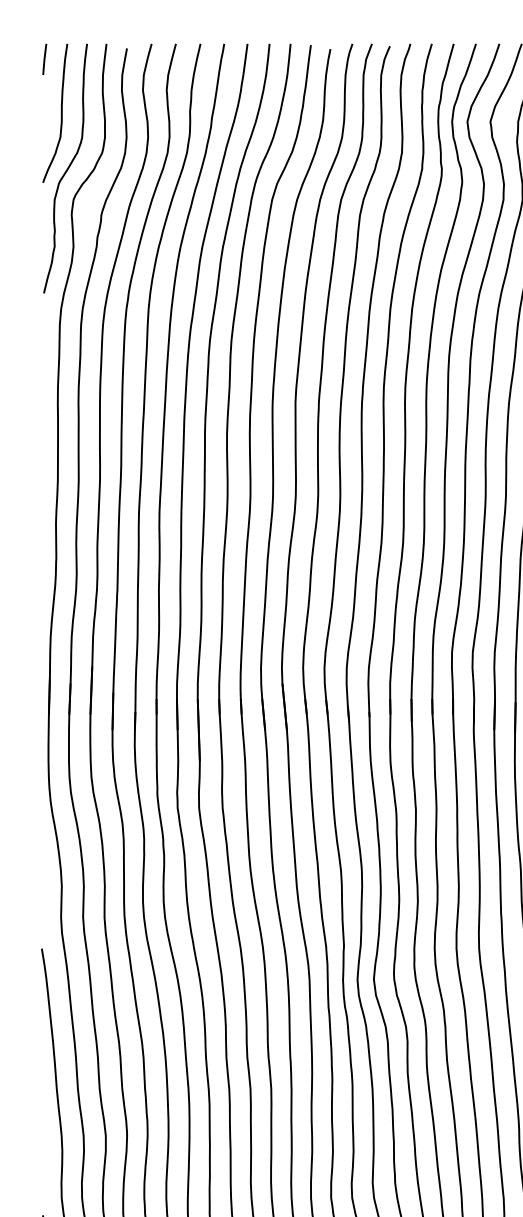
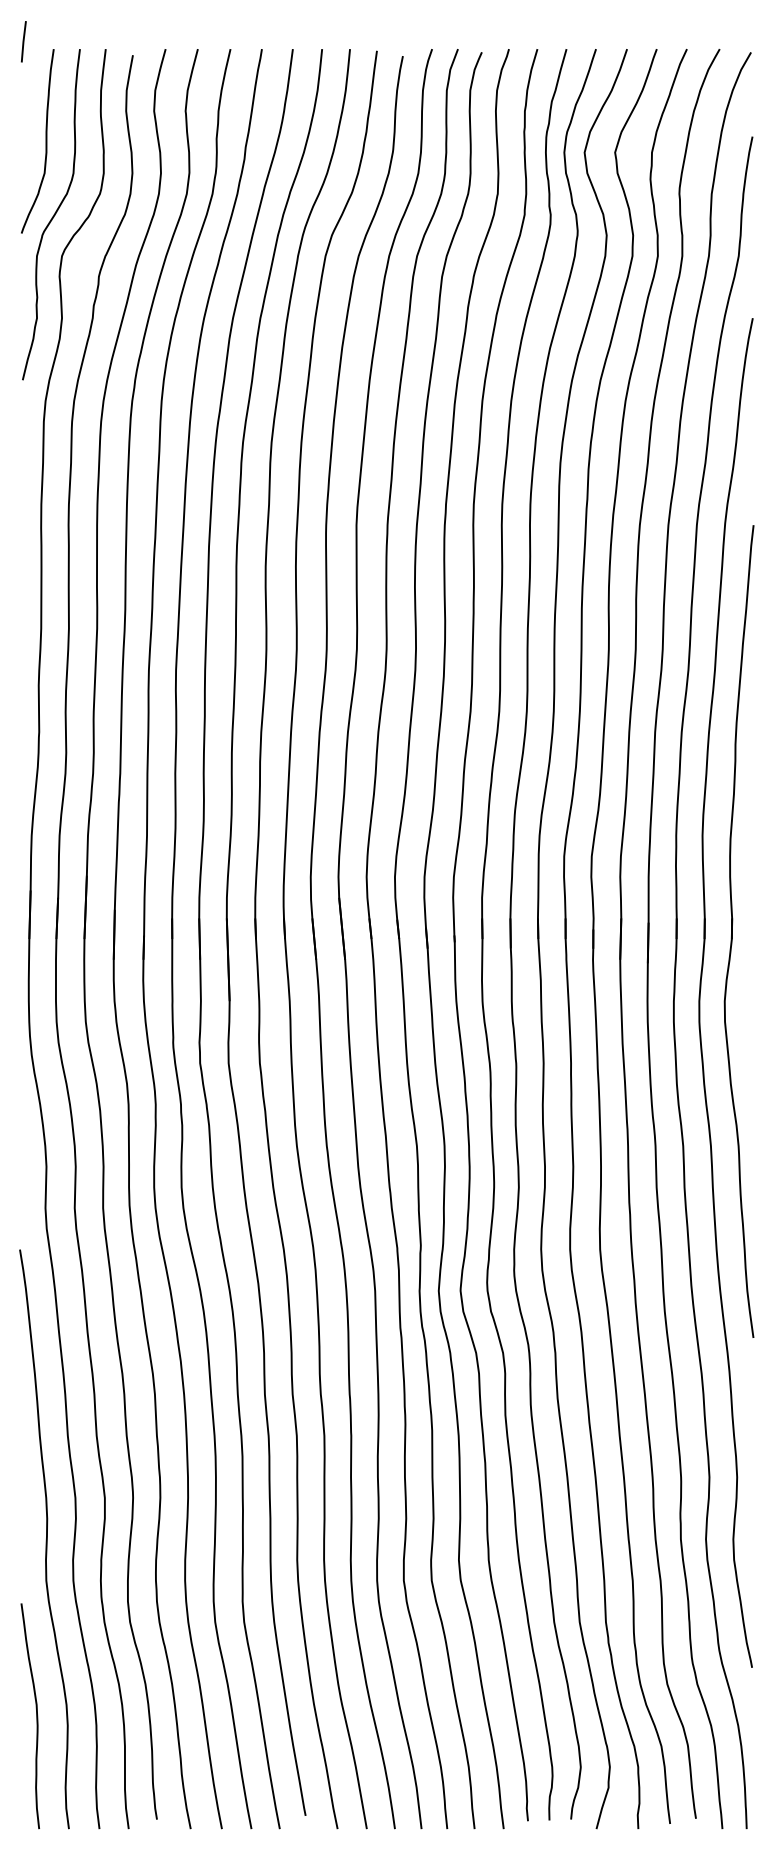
line: (44, 59) -> (23, 41), moved

